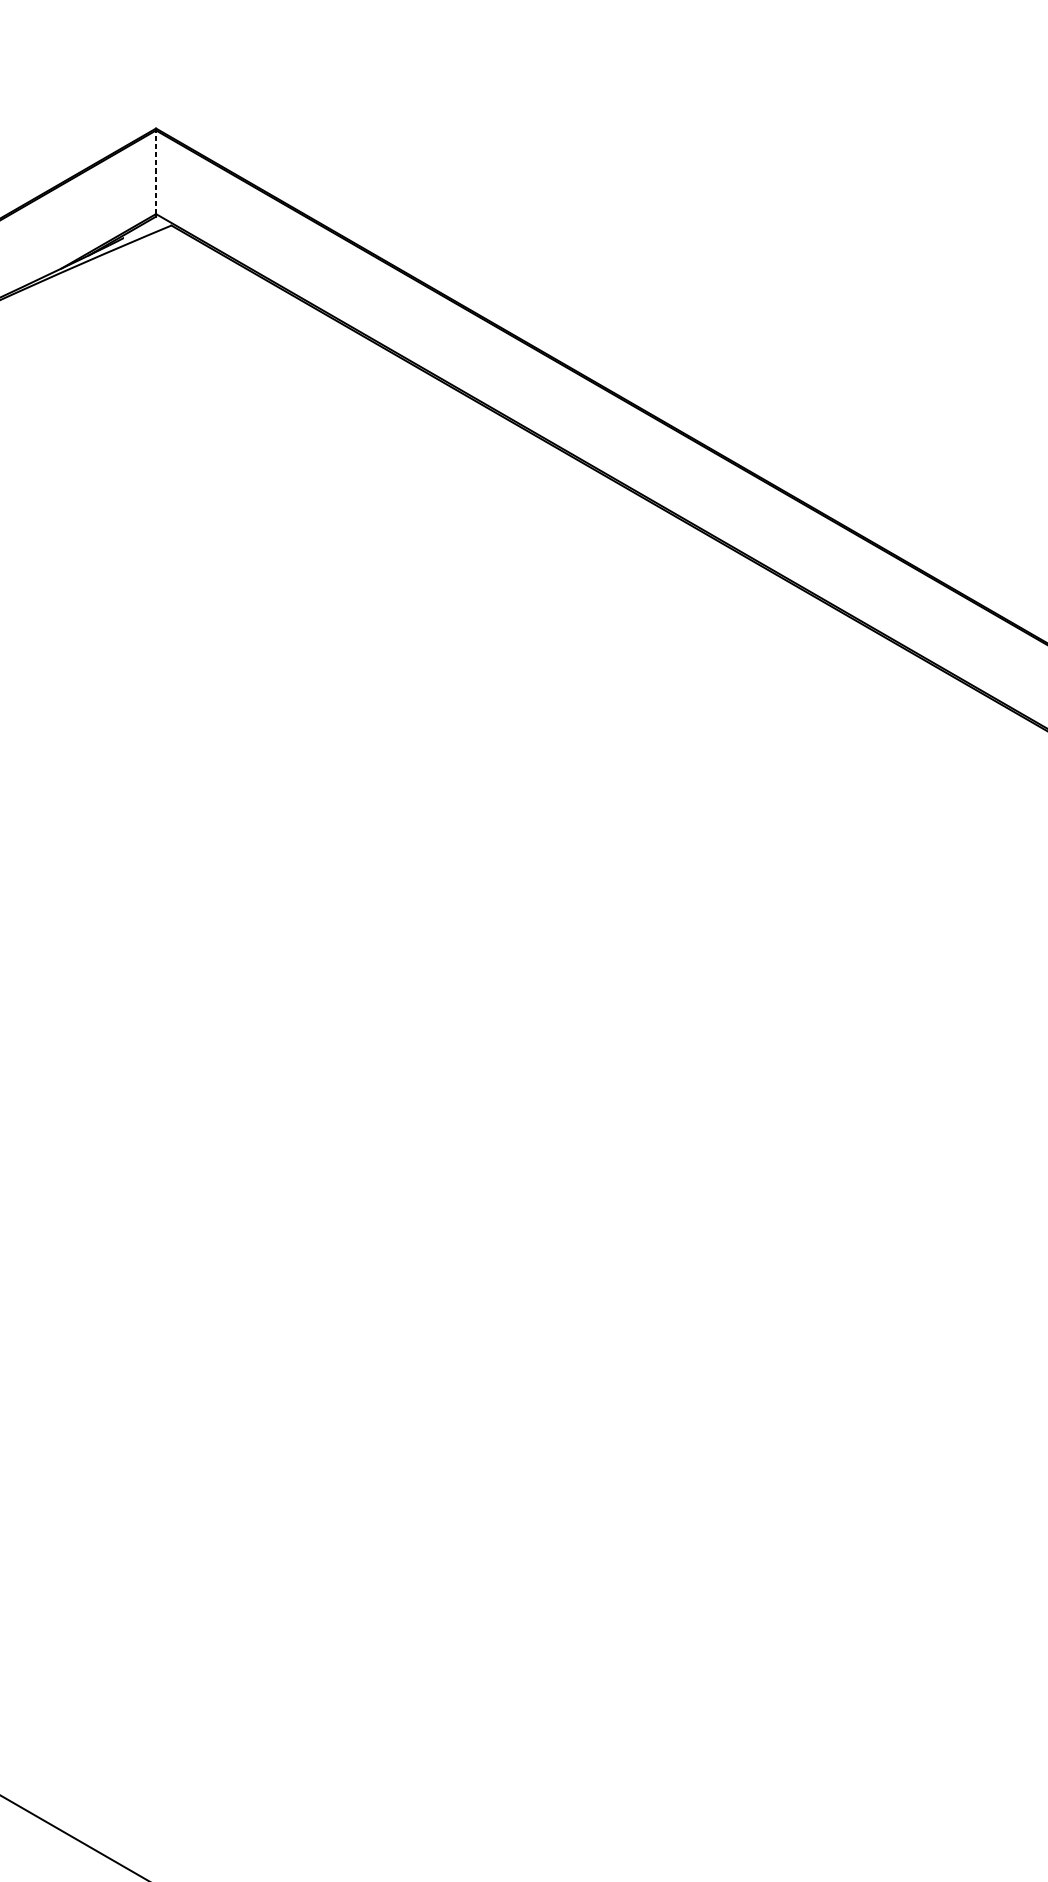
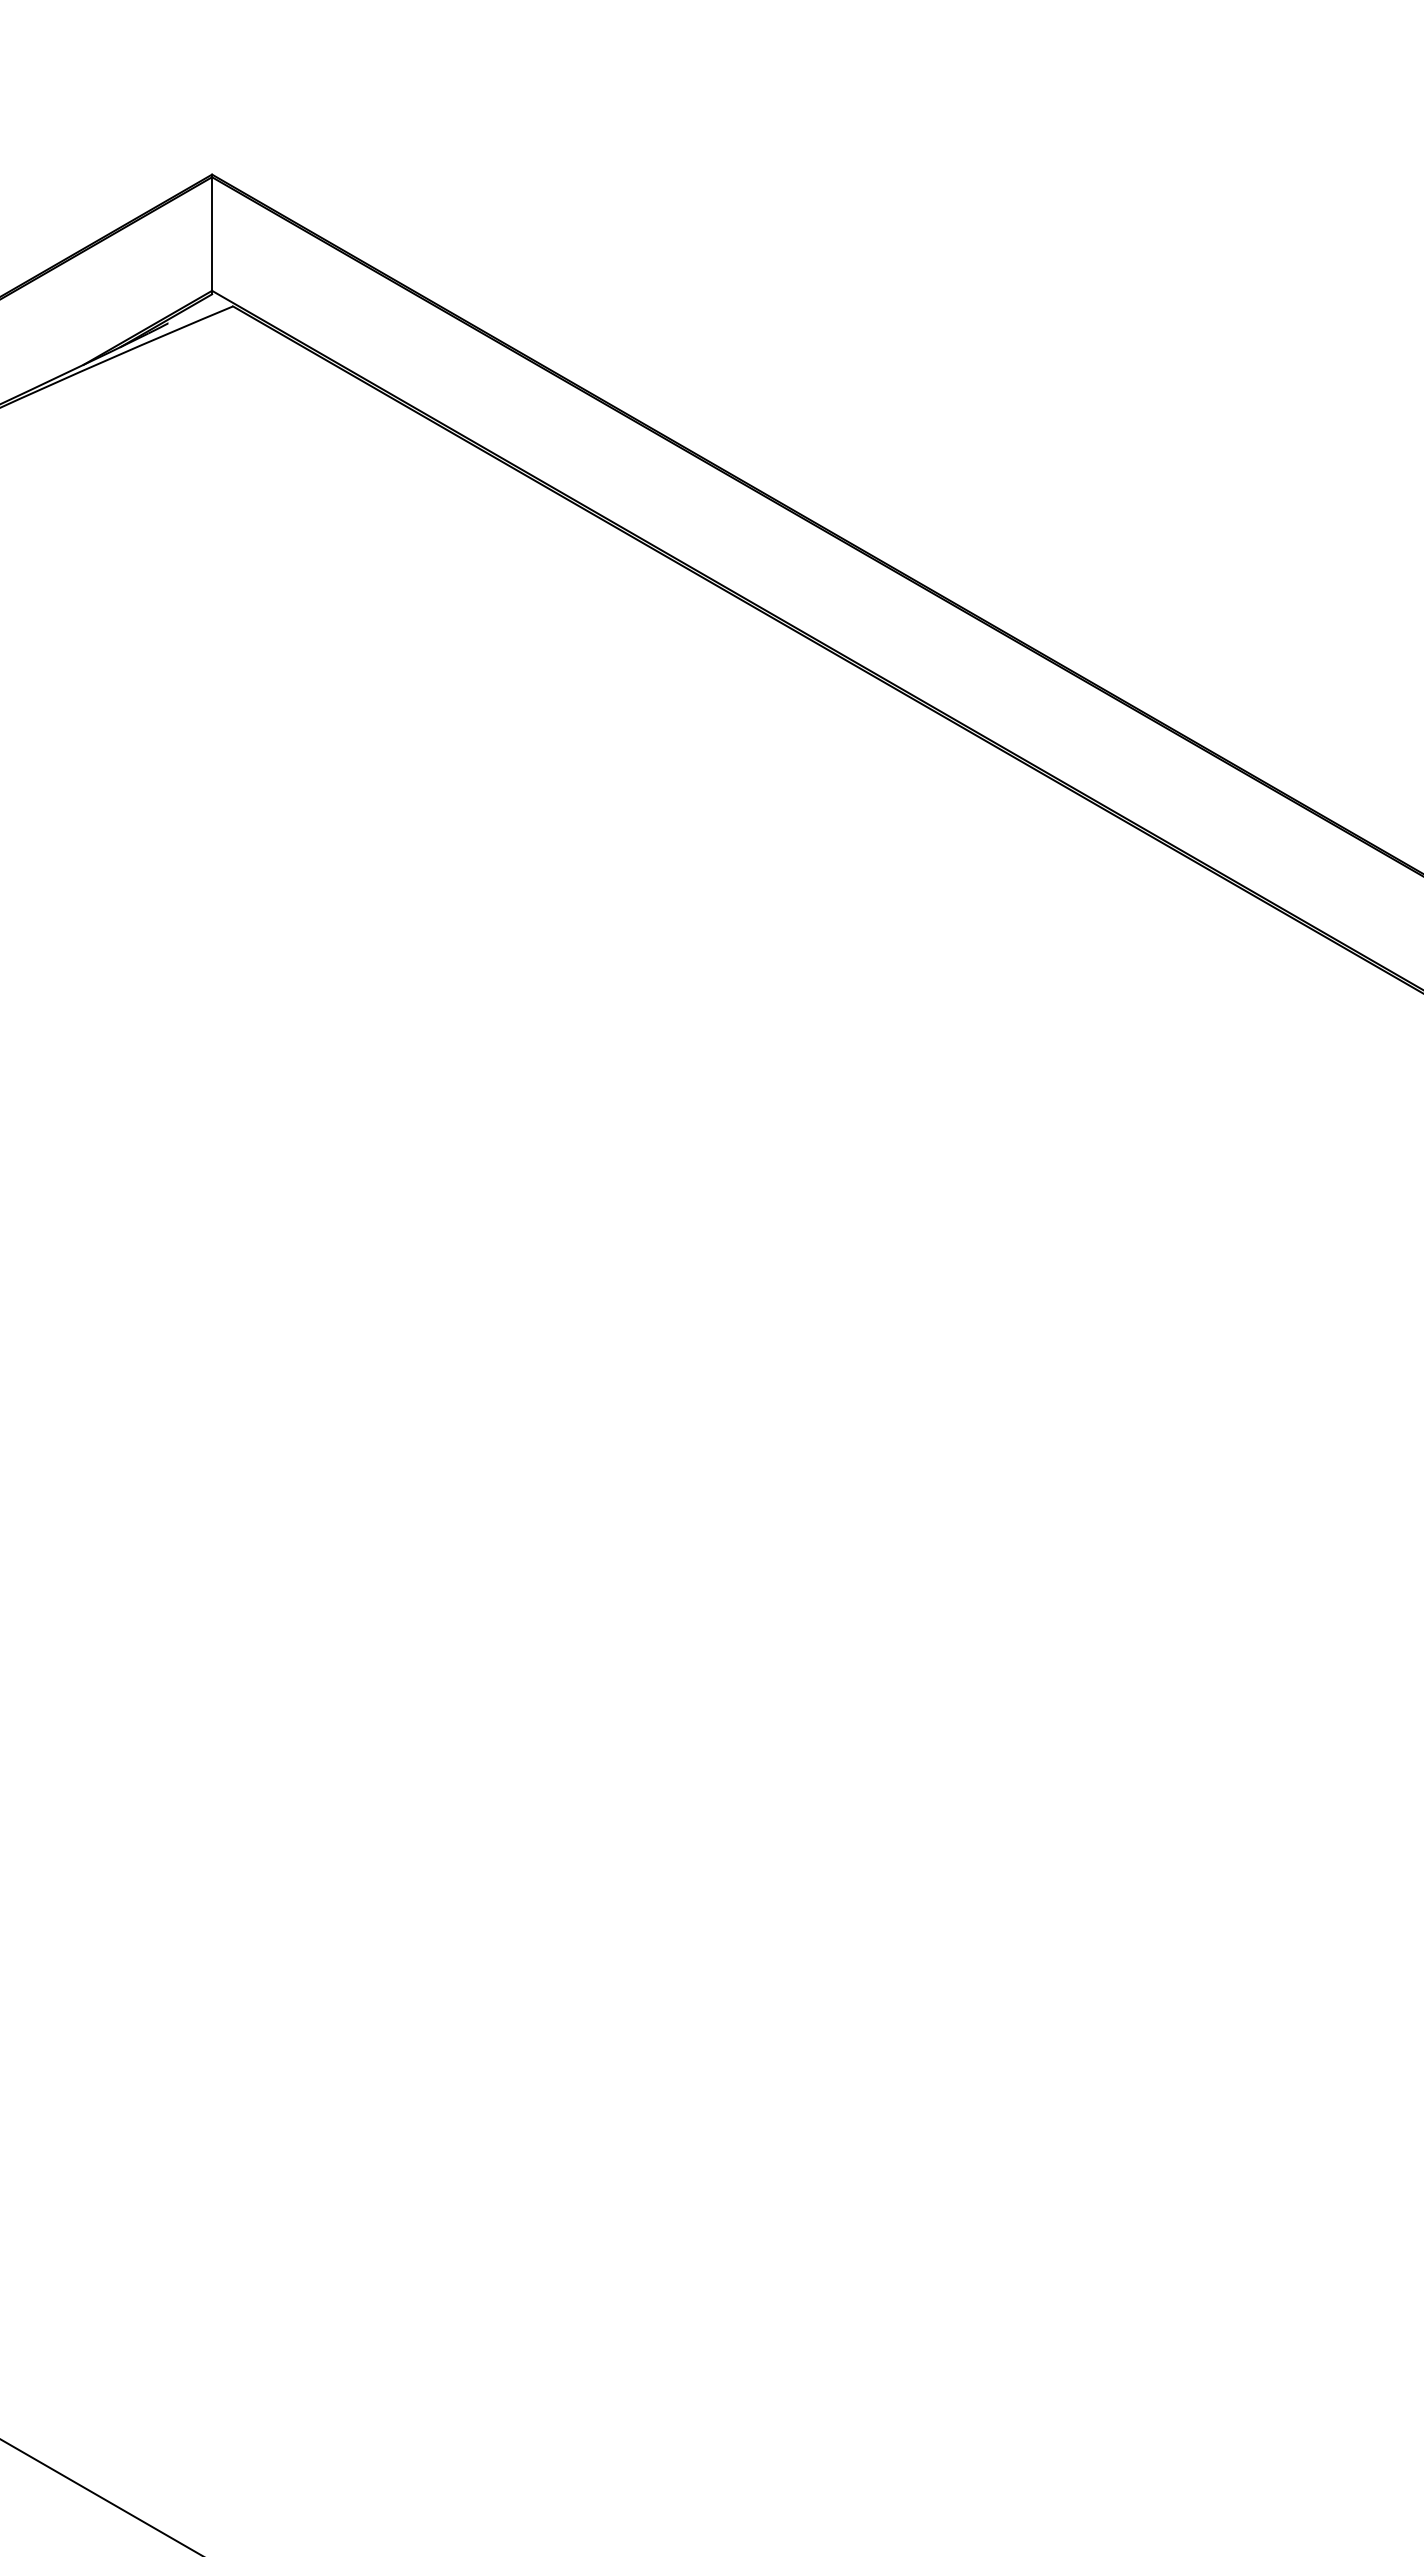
line: (156, 172) -> (212, 234), dashed -> solid

